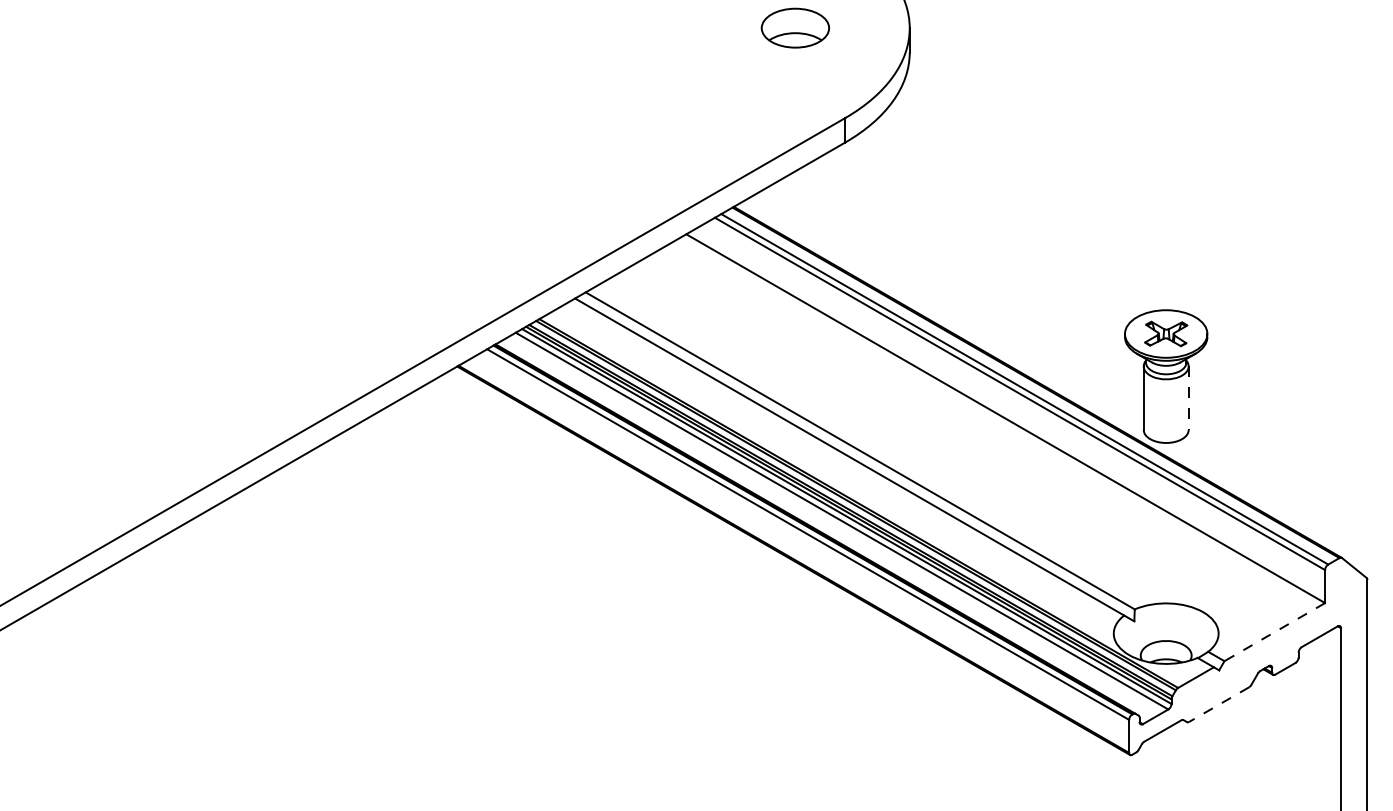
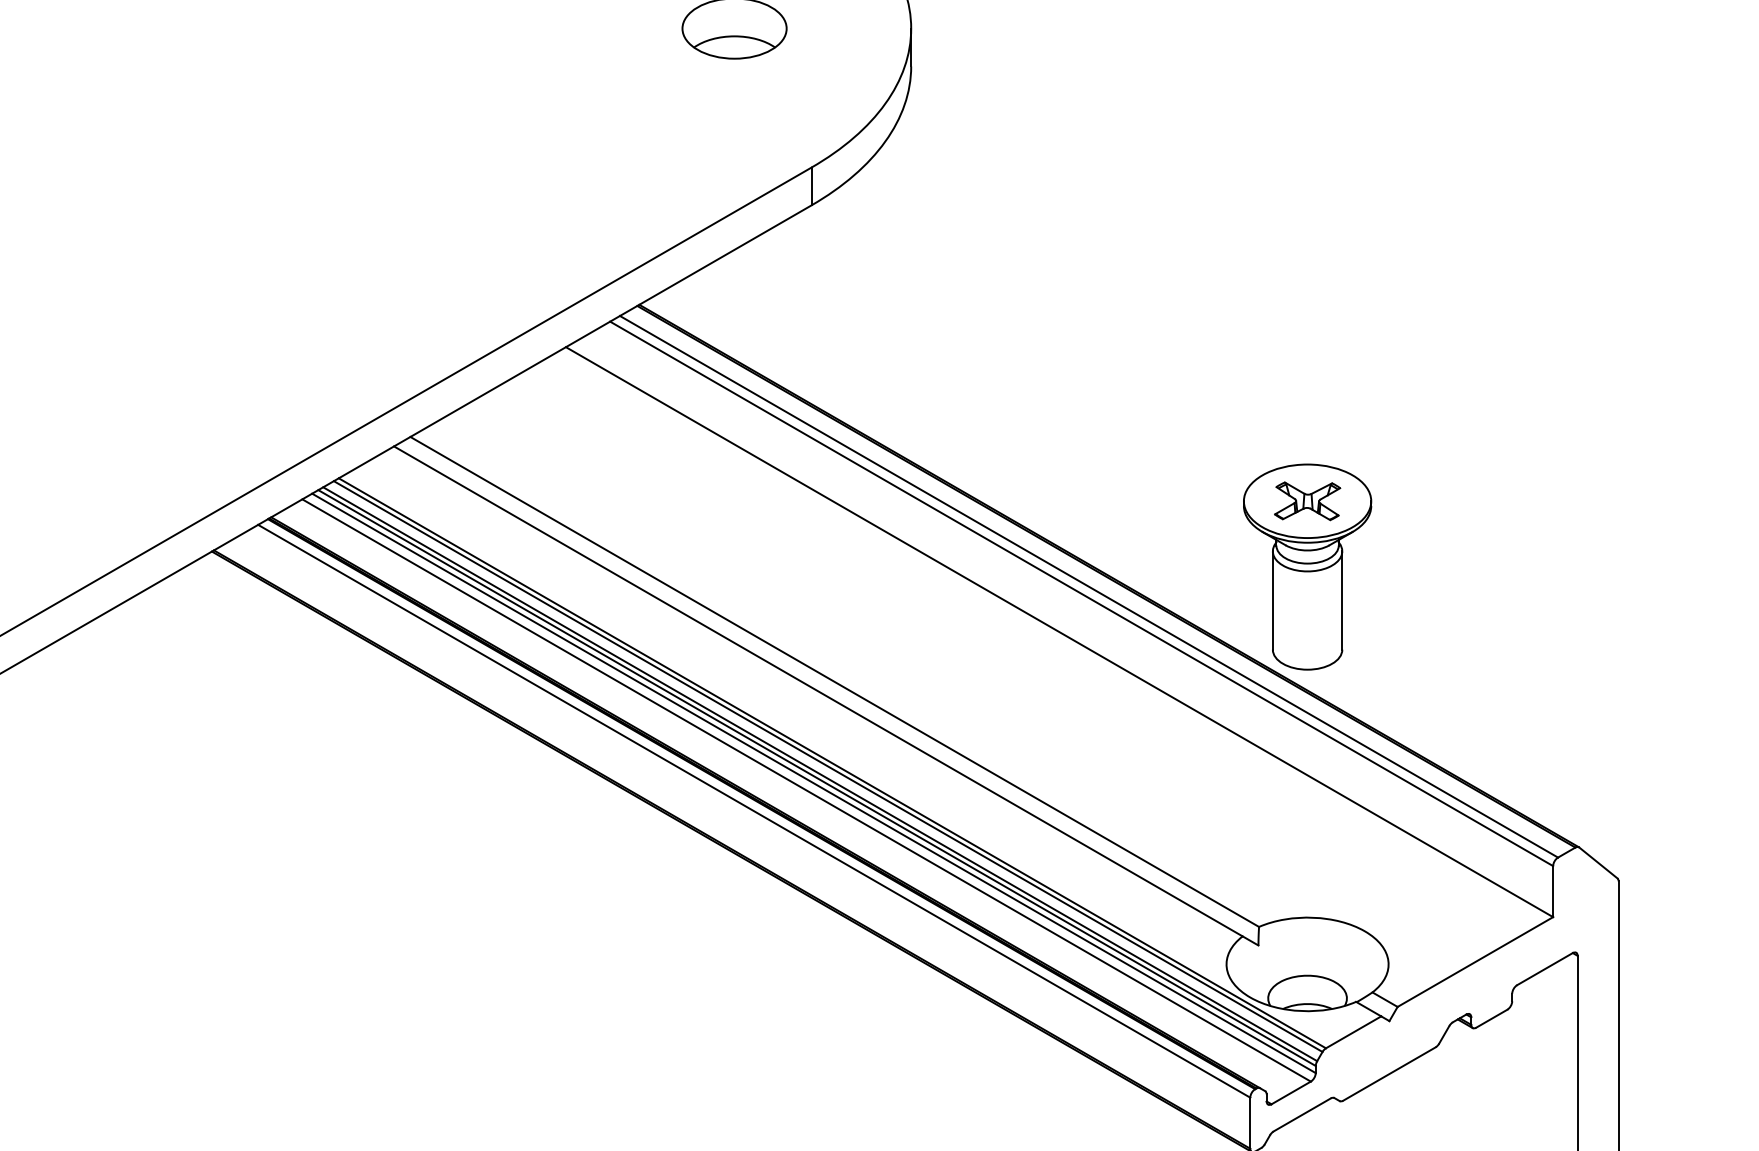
line: (1188, 398) -> (1342, 600), dashed -> solid
line: (1274, 632) -> (1474, 962), dashed -> solid
line: (1219, 704) -> (1389, 1073), dashed -> solid

